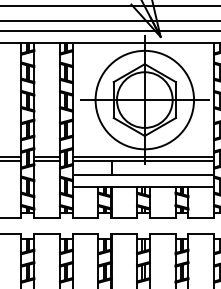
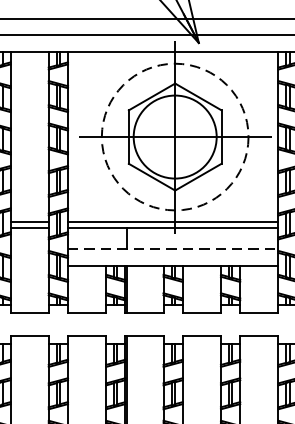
circle: (144, 99) -> (174, 136), solid -> dashed
line: (143, 175) -> (173, 249), solid -> dashed

